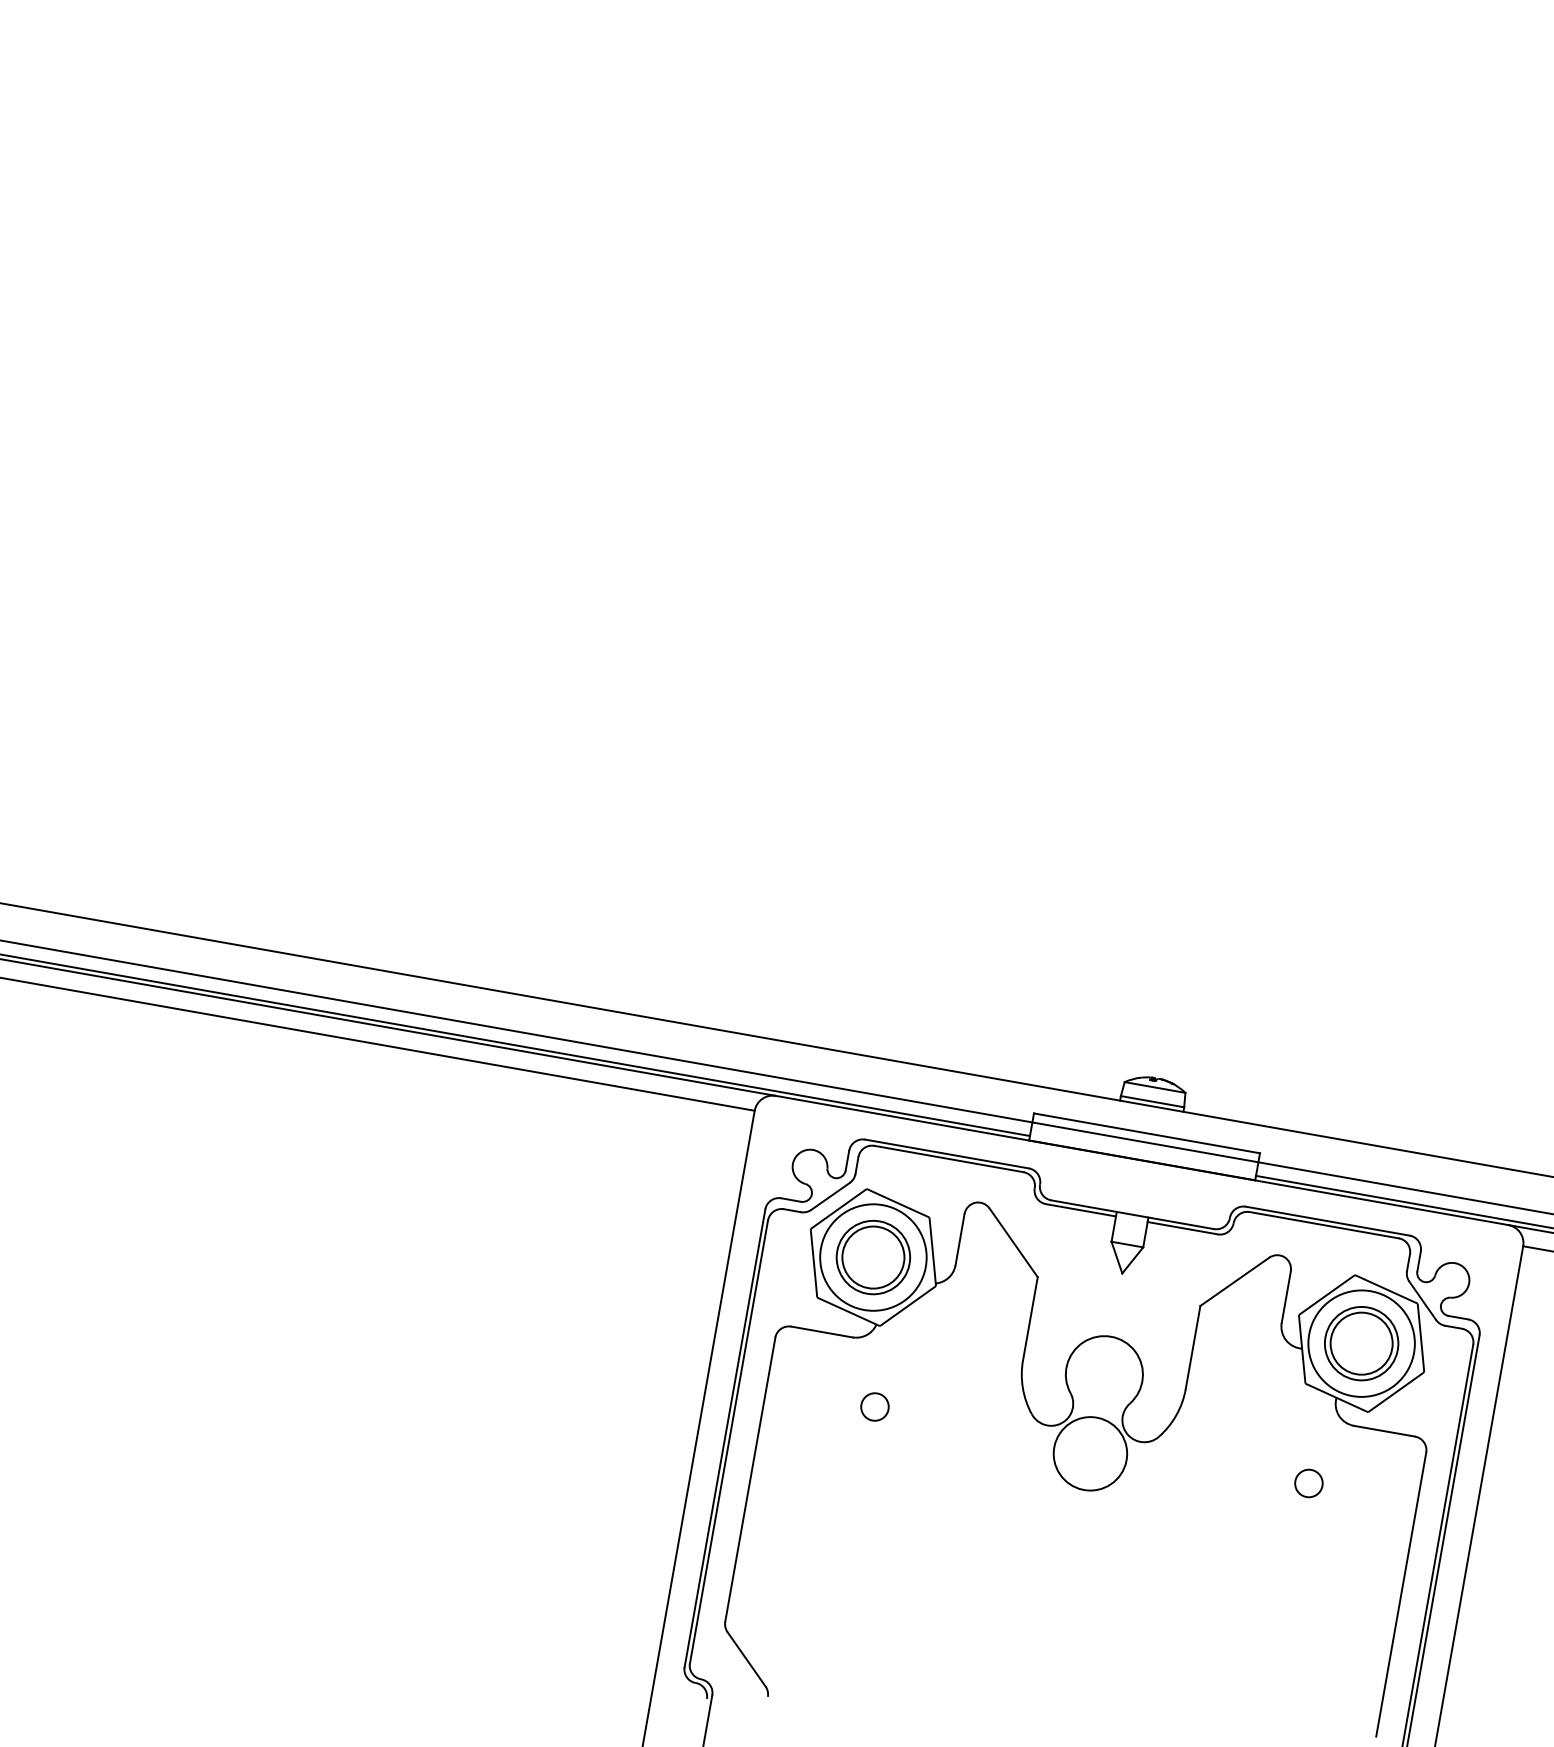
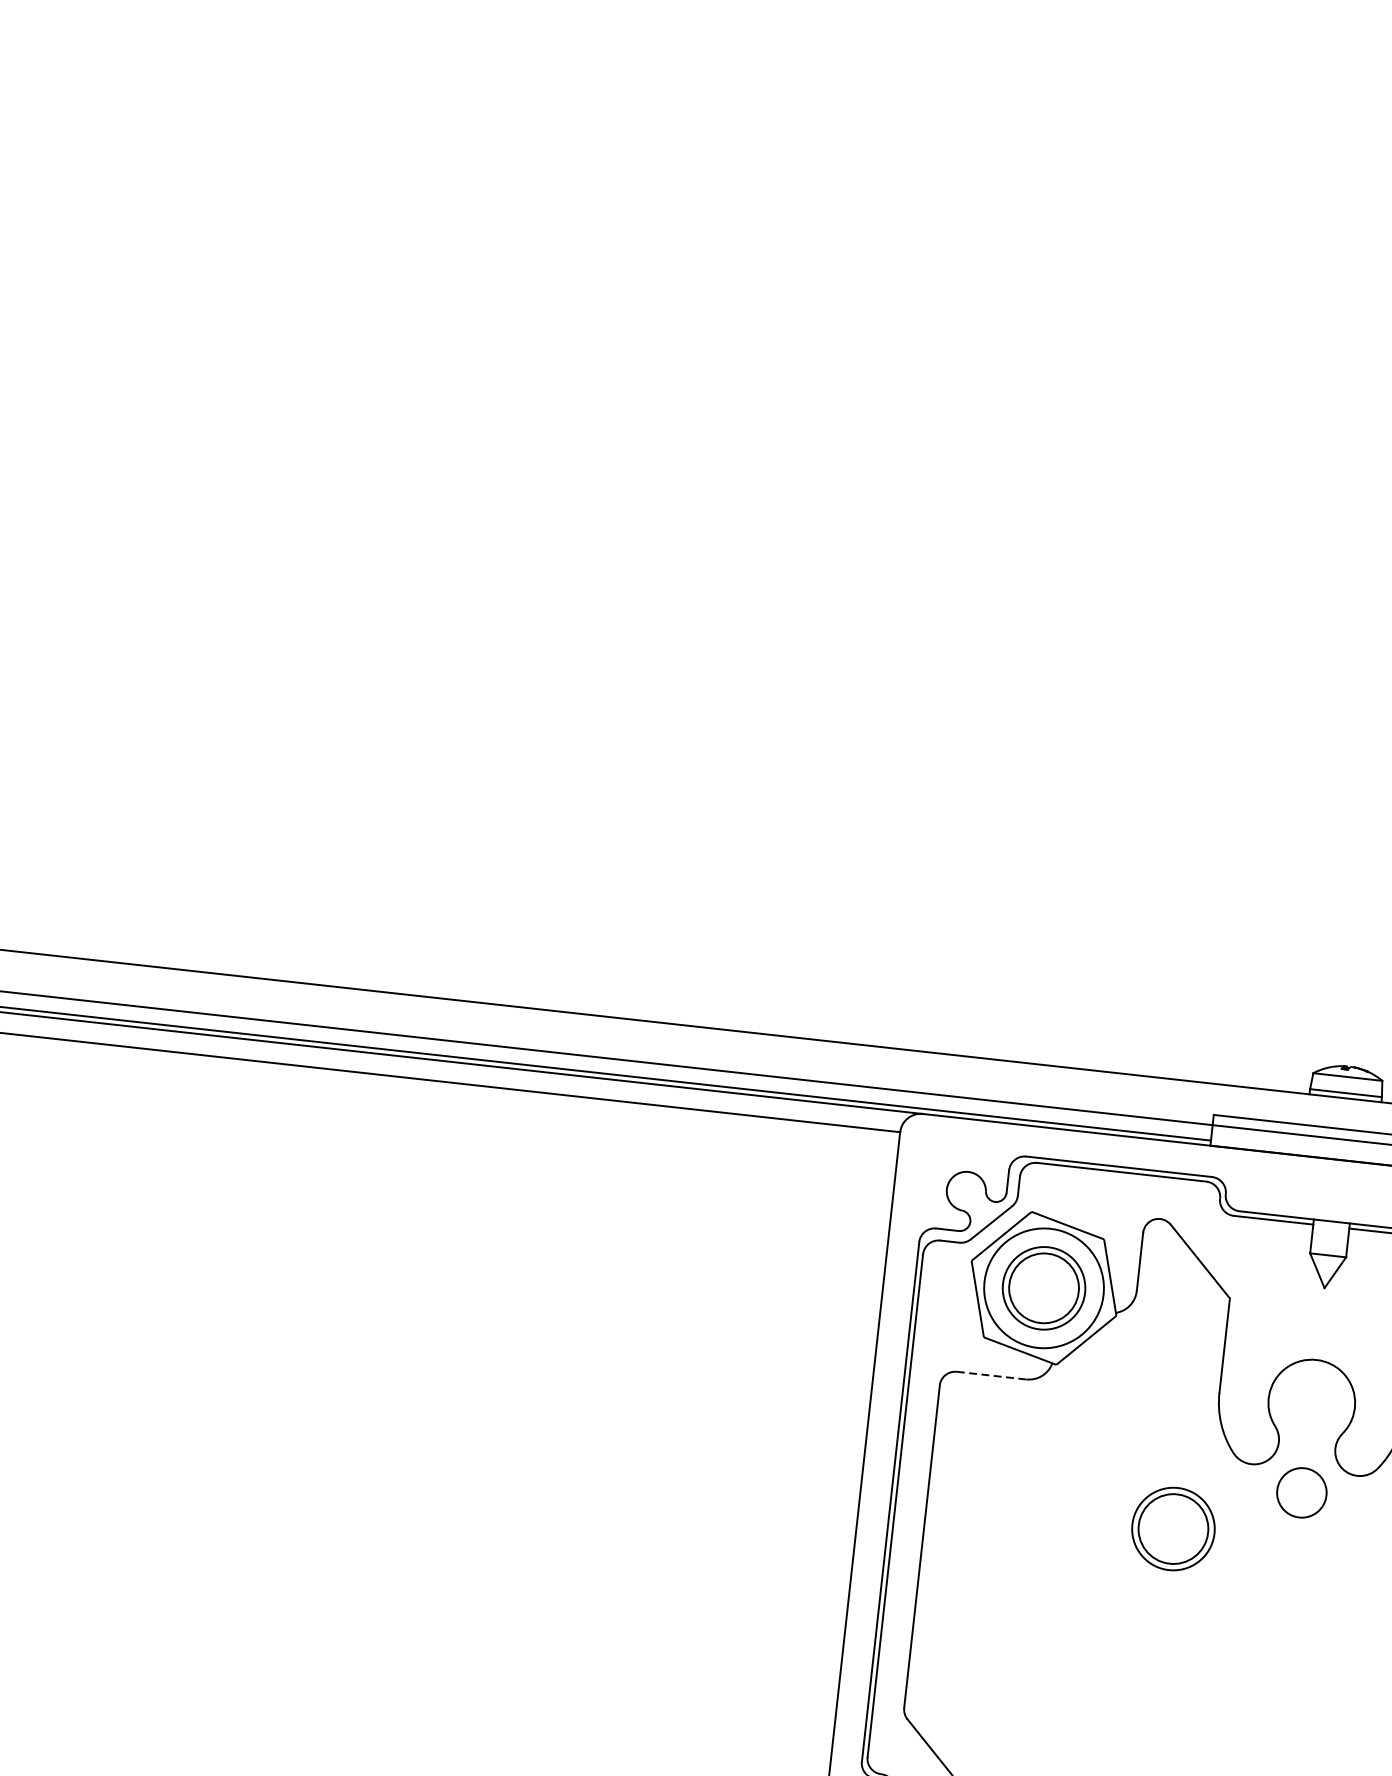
line: (822, 1332) -> (992, 1376), solid -> dashed
circle: (874, 1406) -> (1056, 1455), removed
circle: (1090, 1453) -> (1301, 1492), size x0.6
part: (973, 1478) -> (1172, 1529), added

